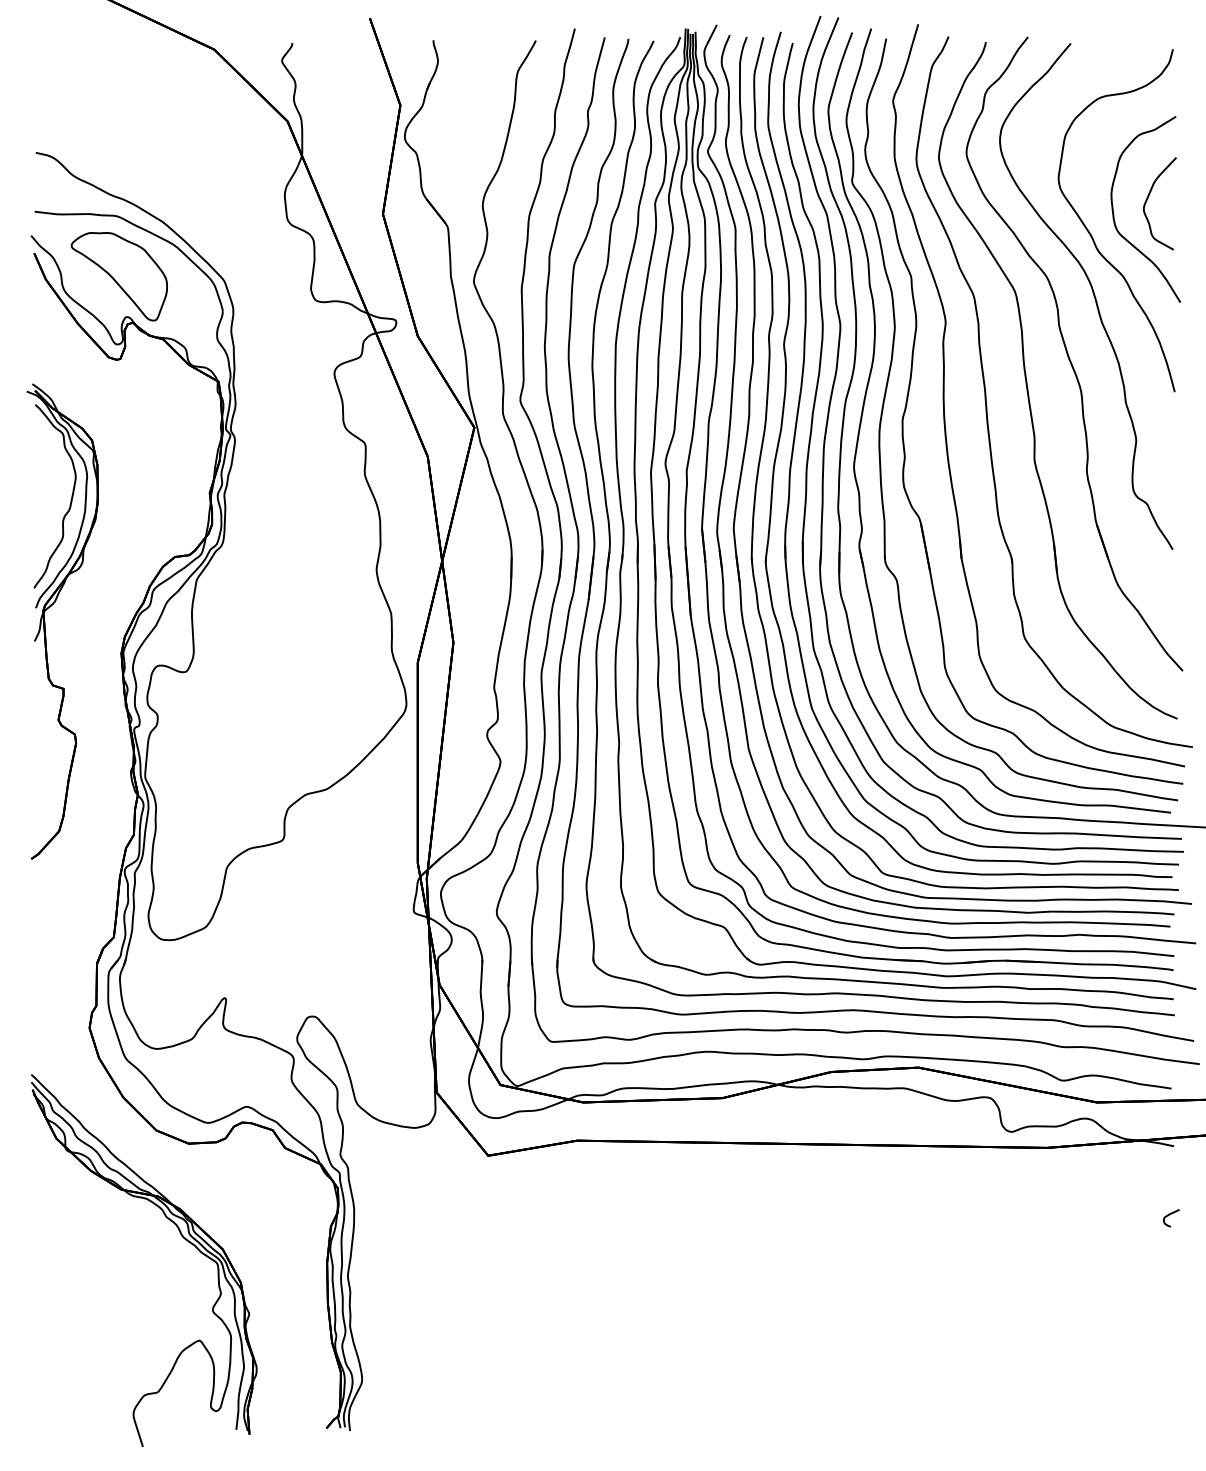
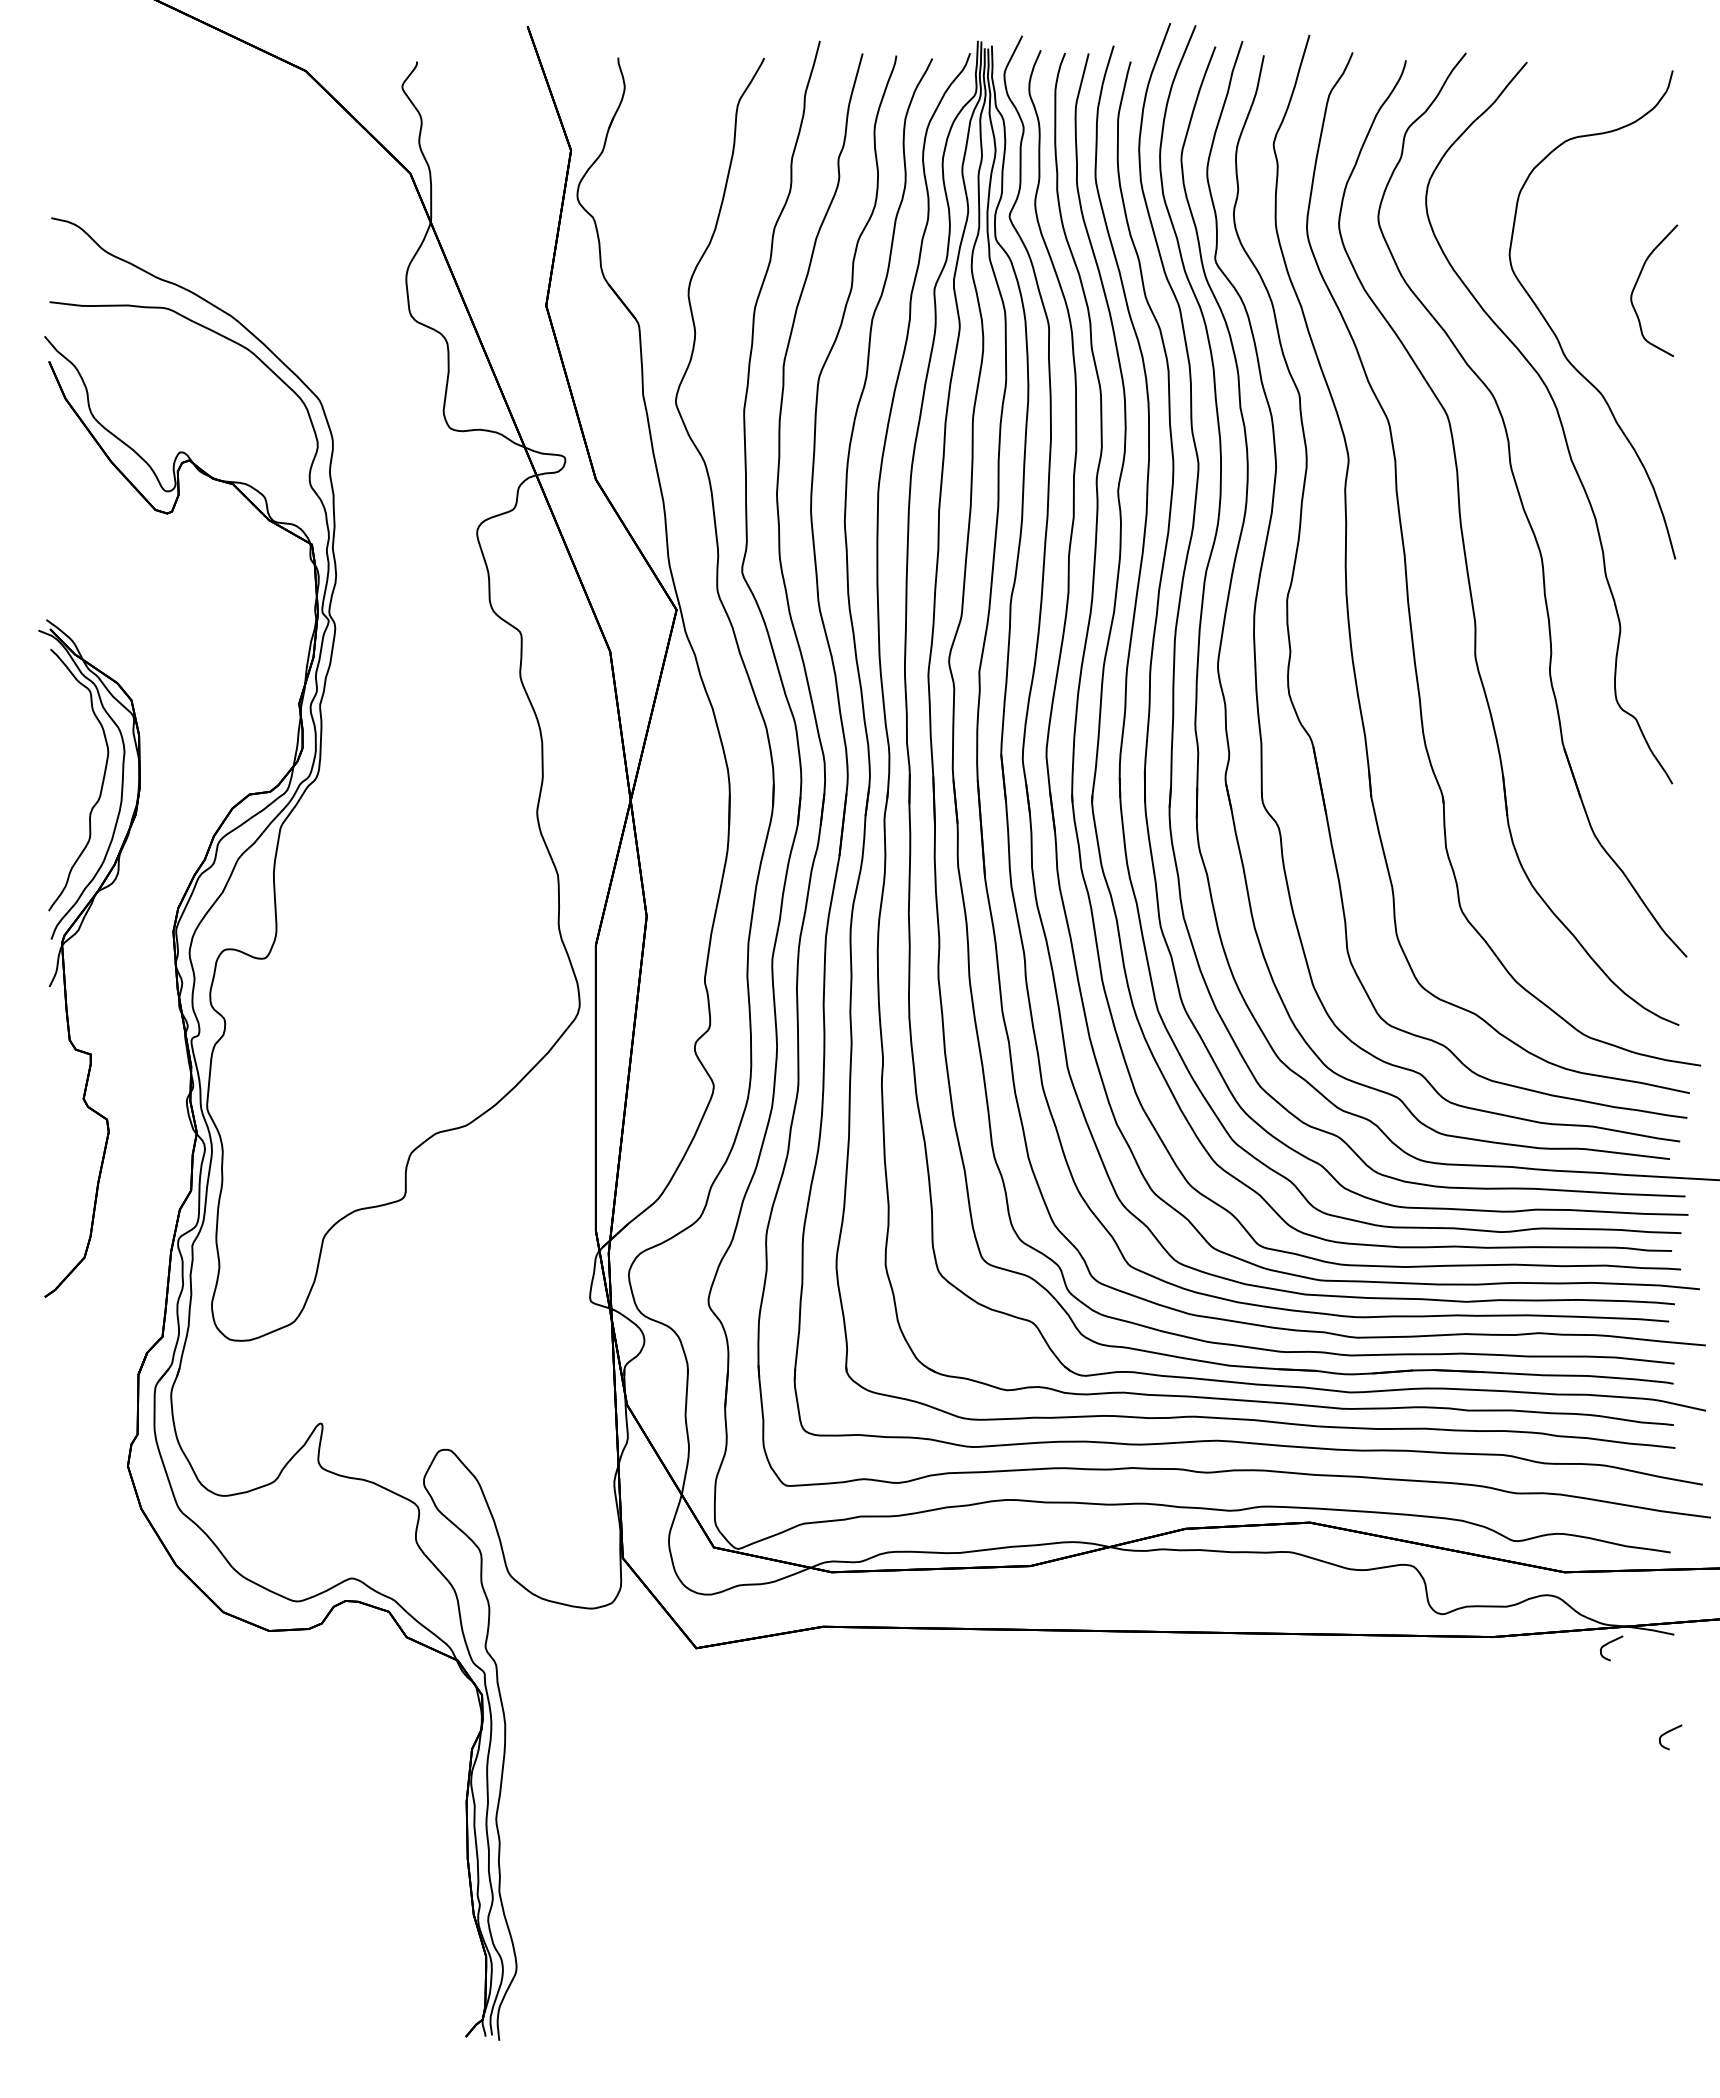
curve: (1113, 211) -> (1588, 302), removed
part: (119, 276) -> (170, 394), removed
part: (45, 622) -> (64, 959), moved
curve: (1127, 1153) -> (1608, 1644), added
part: (181, 1236) -> (259, 1763), removed

